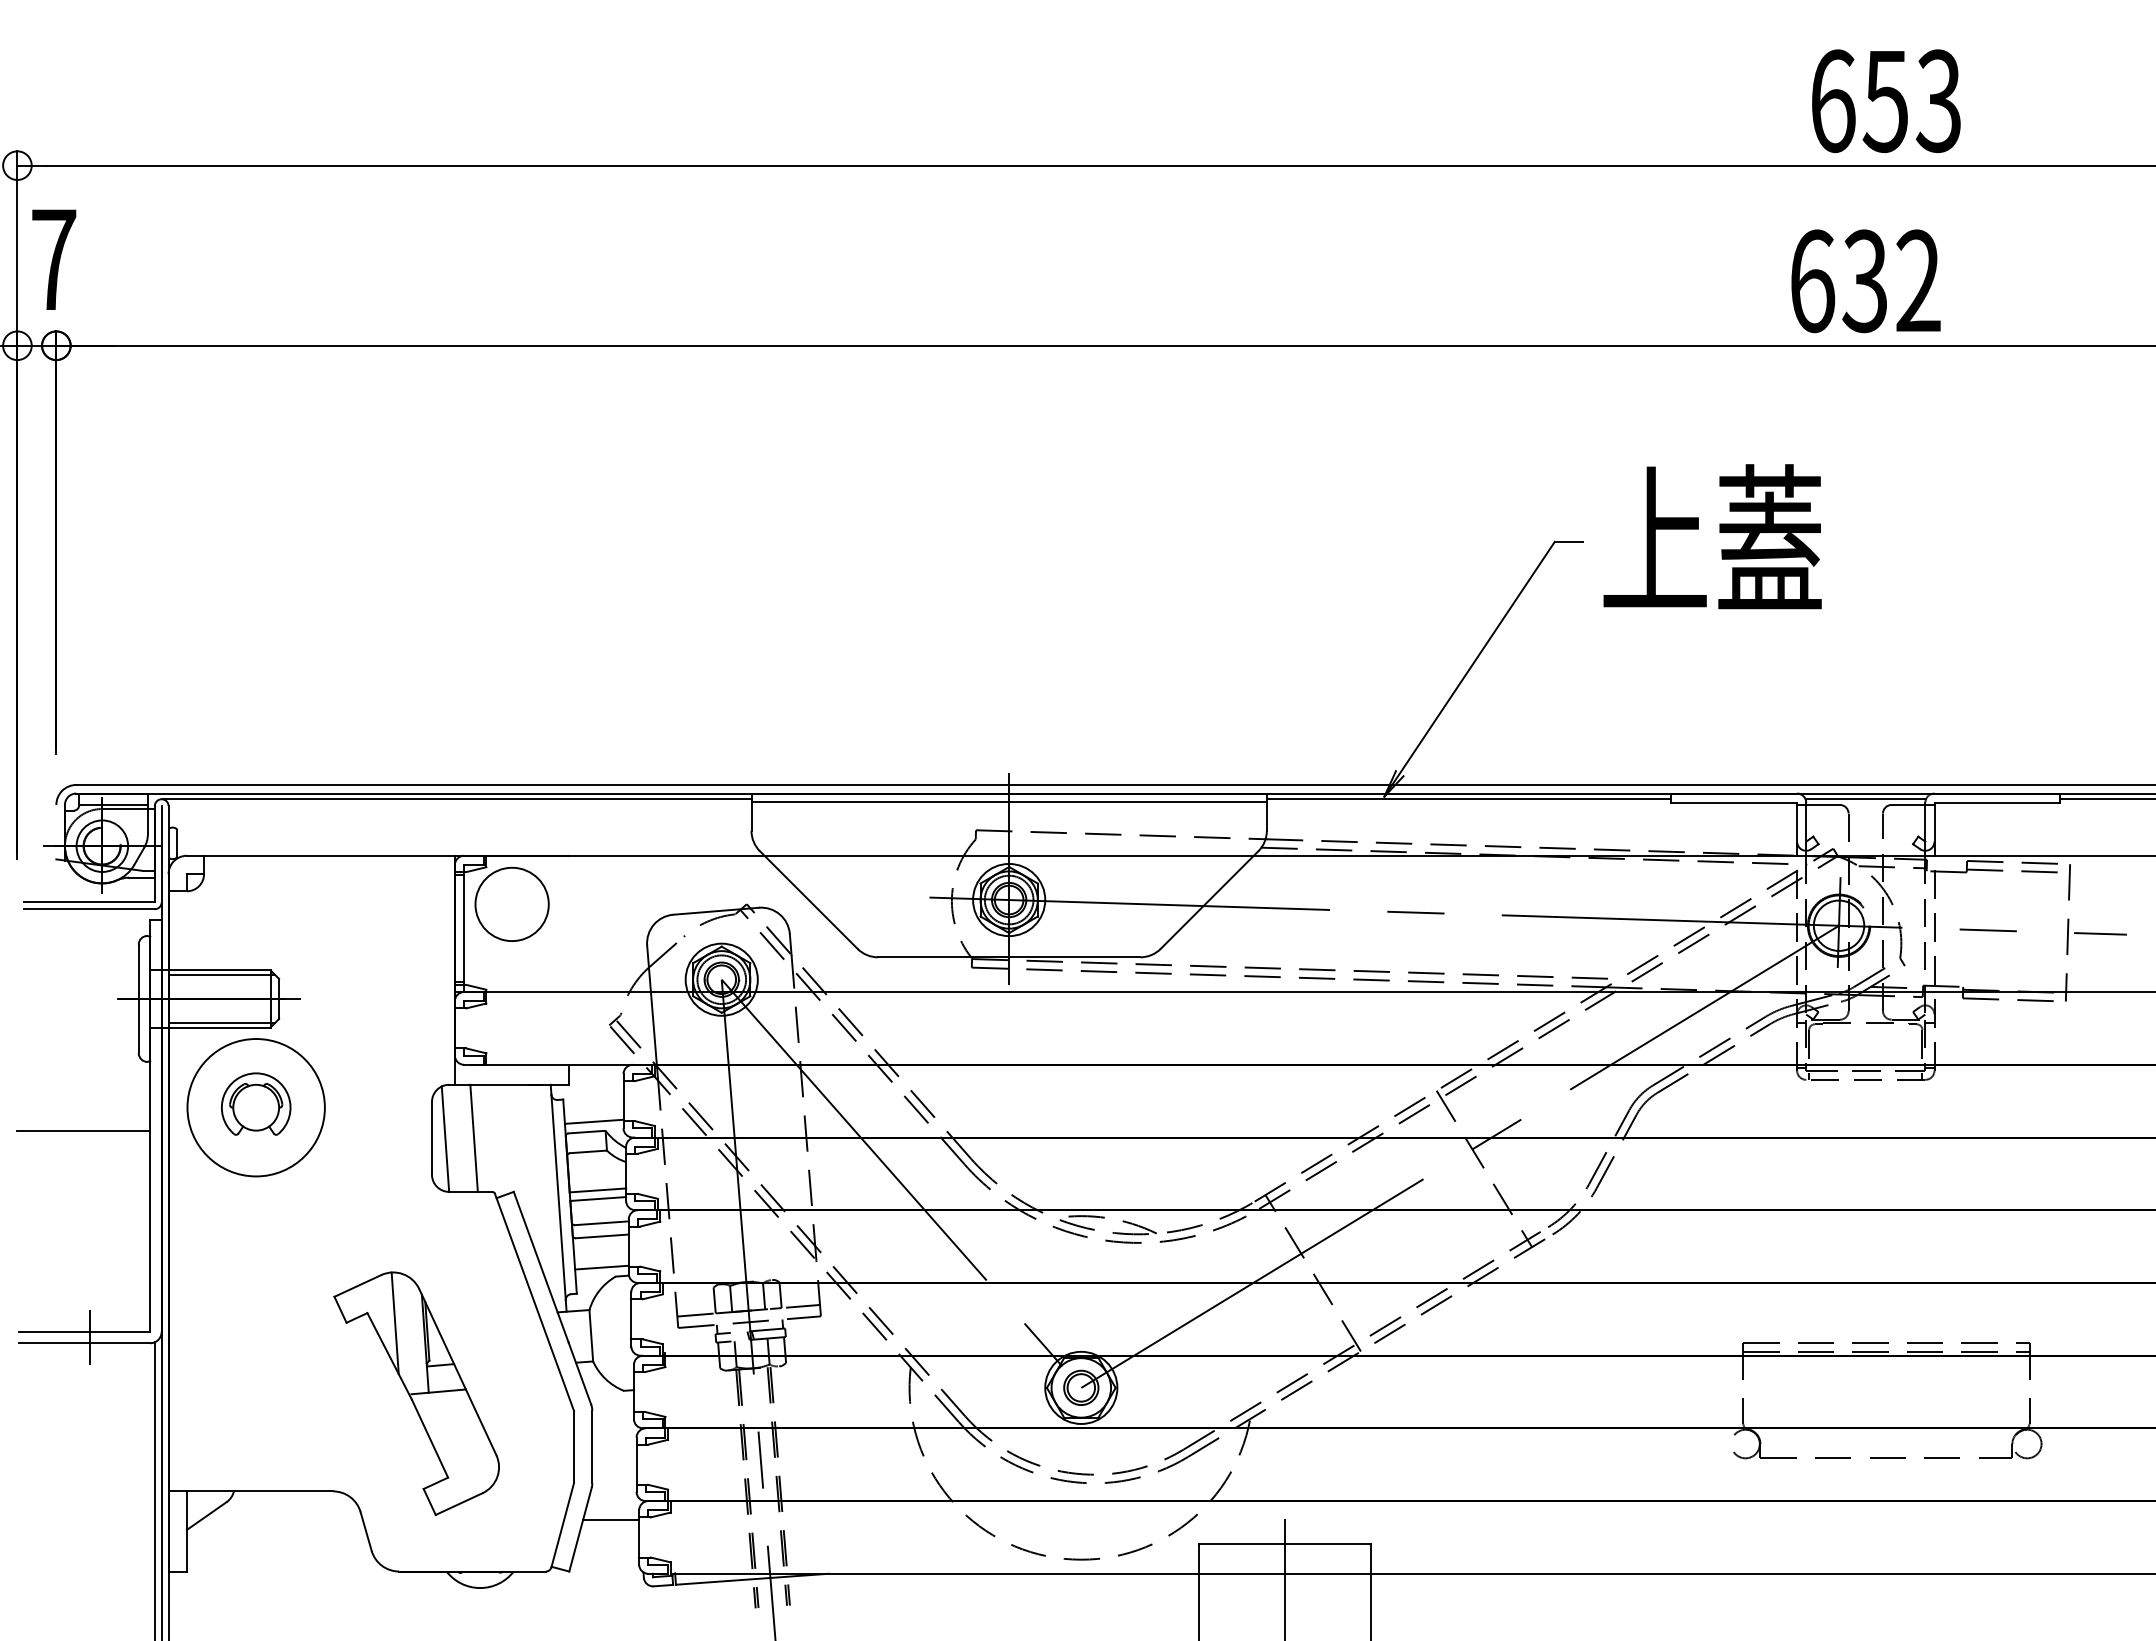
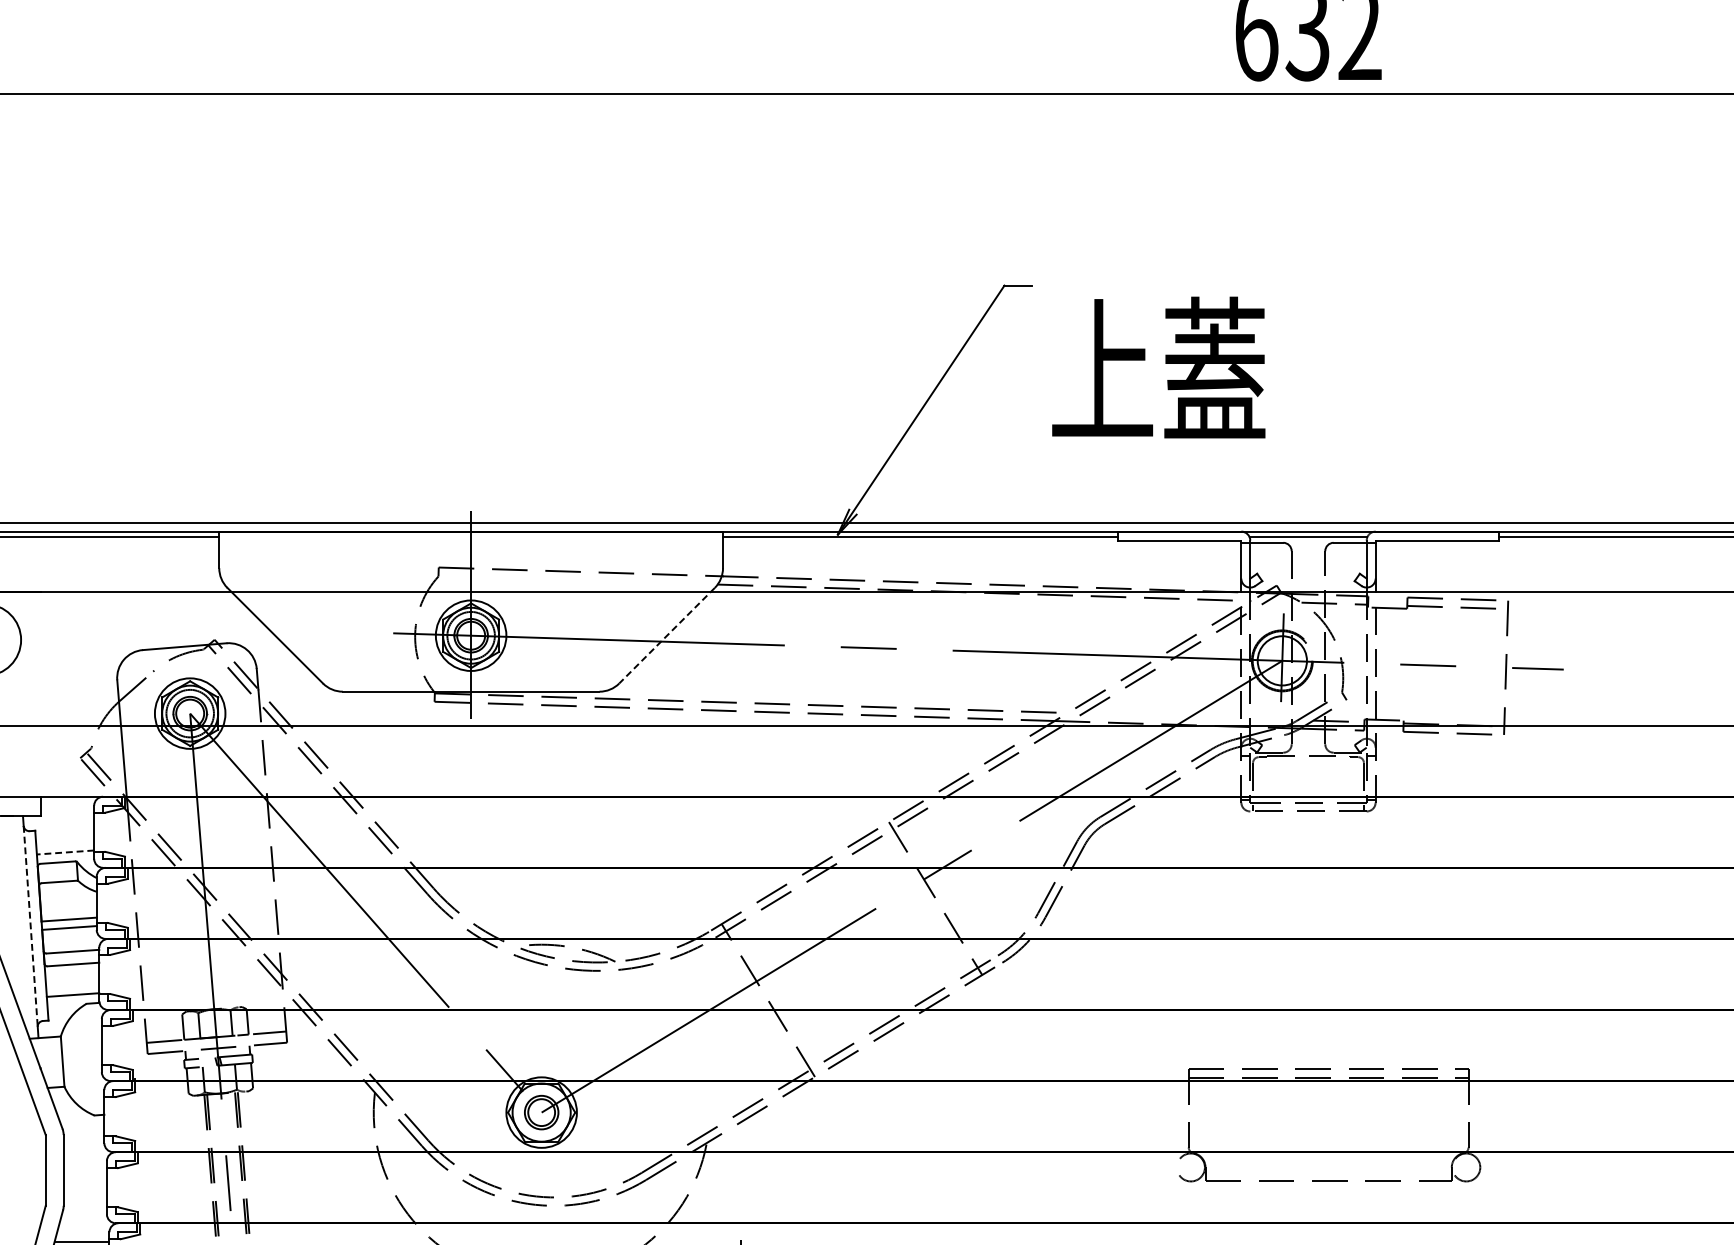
text: (1712, 536) -> (1158, 367), moved
line: (1008, 802) -> (470, 540), removed
line: (1209, 900) -> (666, 636), solid -> dashed
line: (593, 1121) -> (64, 852), solid -> dashed
line: (558, 1197) -> (30, 926), solid -> dashed

